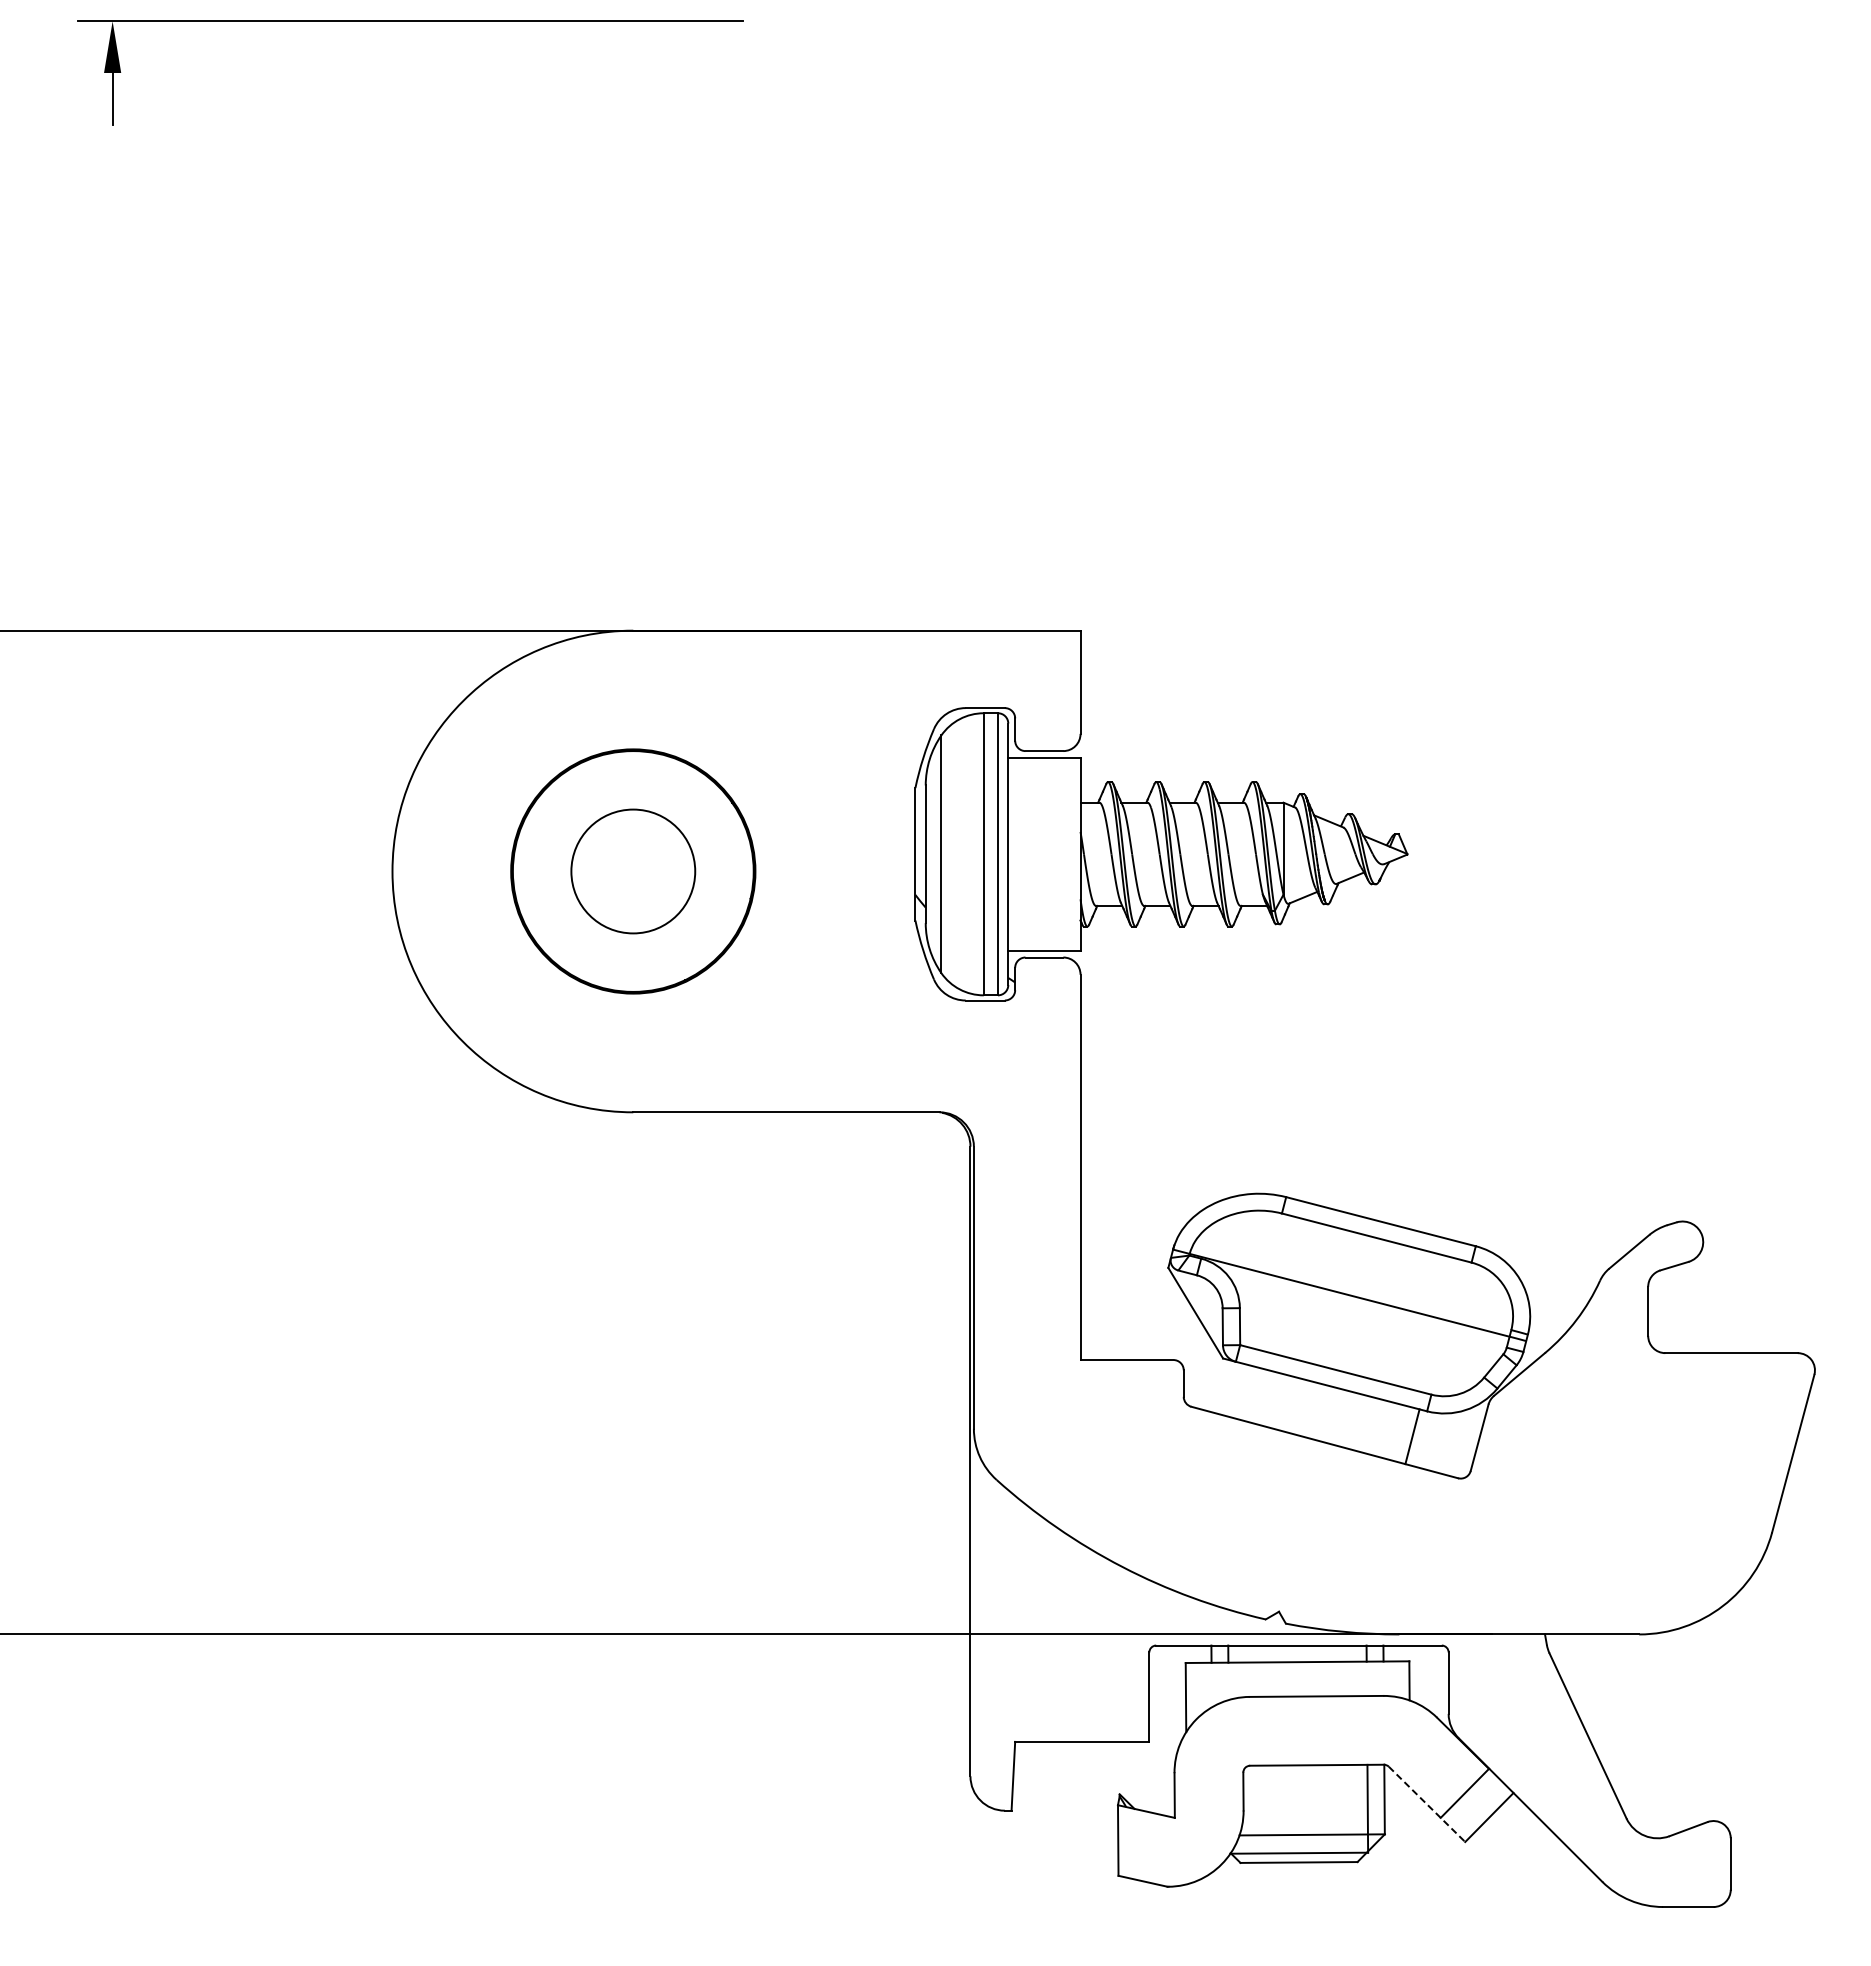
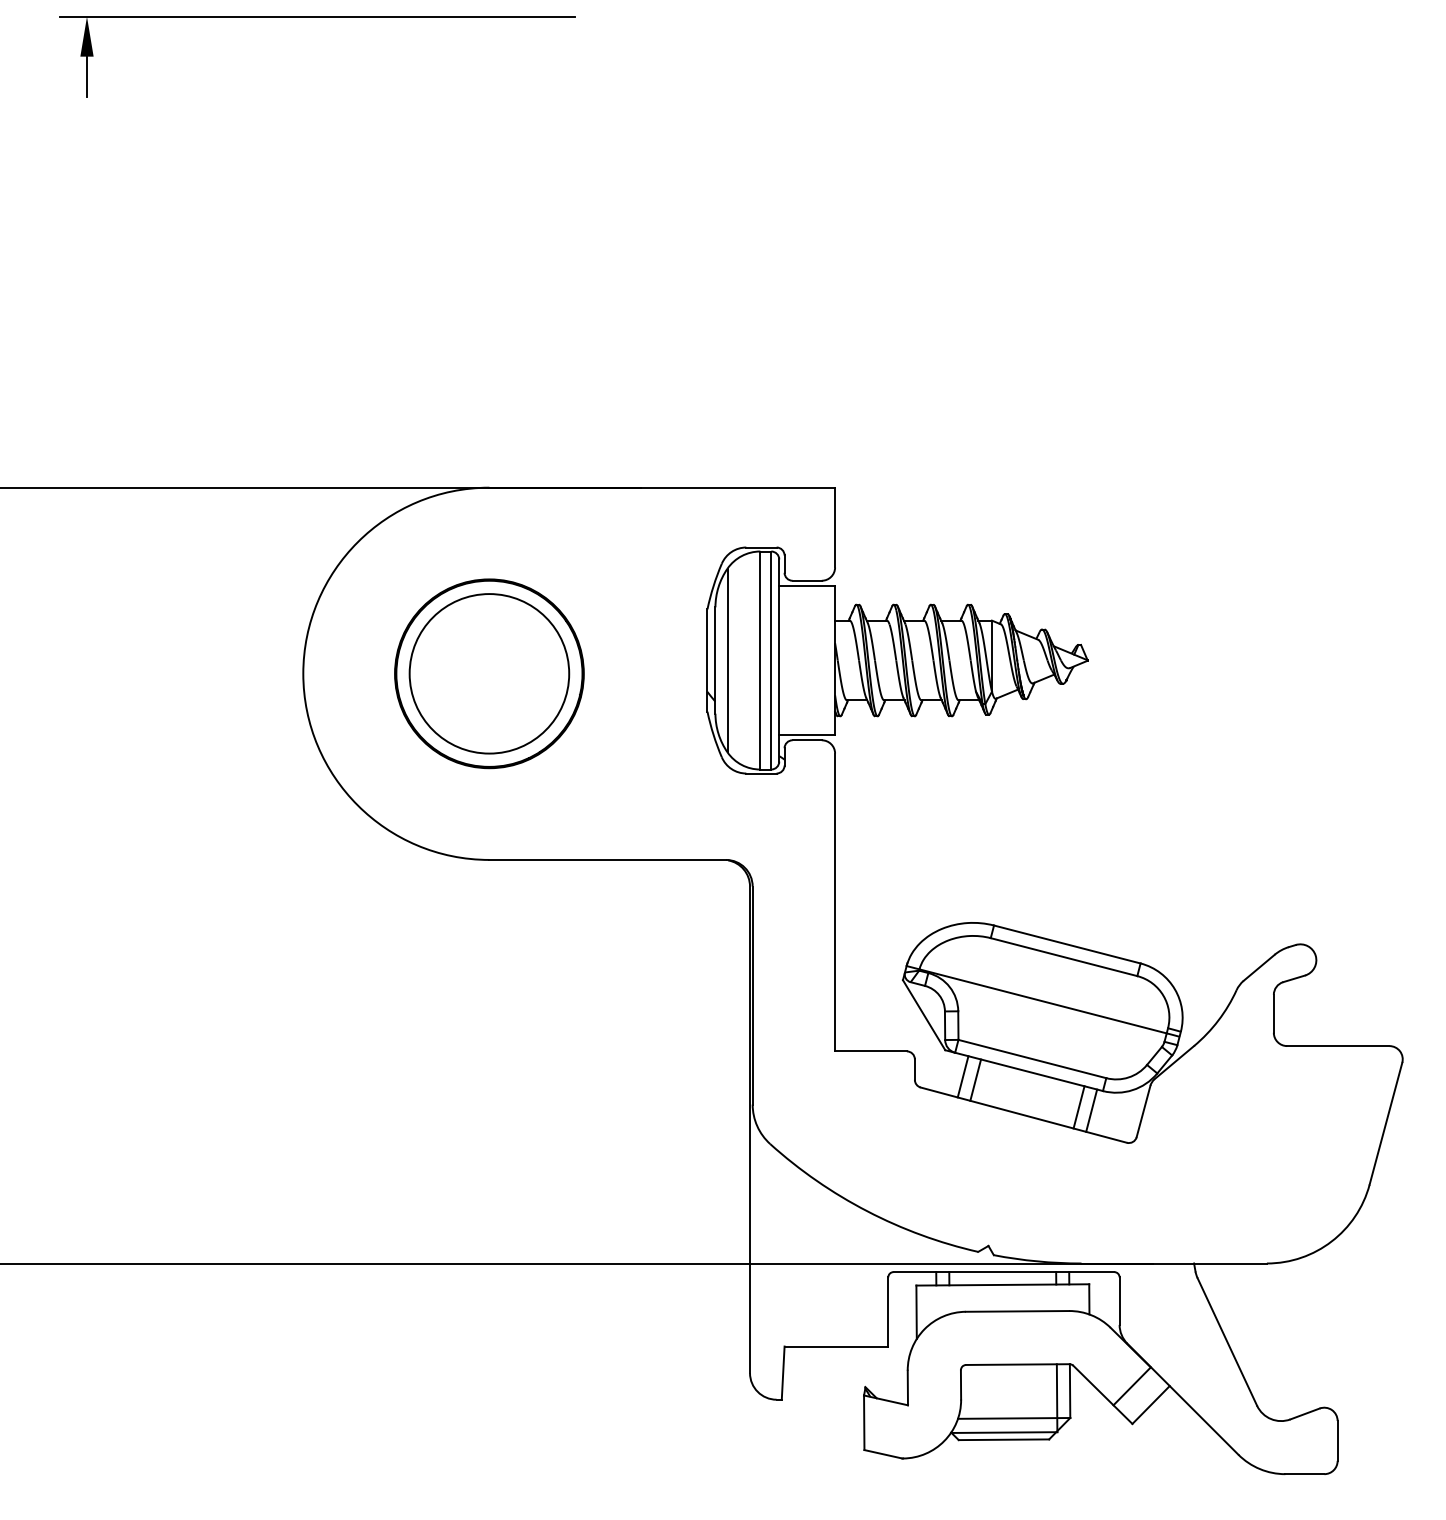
circle: (633, 871) -> (489, 673), size x1.67
line: (1246, 1392) -> (963, 1076), added
line: (1262, 1396) -> (975, 1079), added
line: (1396, 1432) -> (1079, 1107), added
line: (1427, 1804) -> (1103, 1394), dashed -> solid

